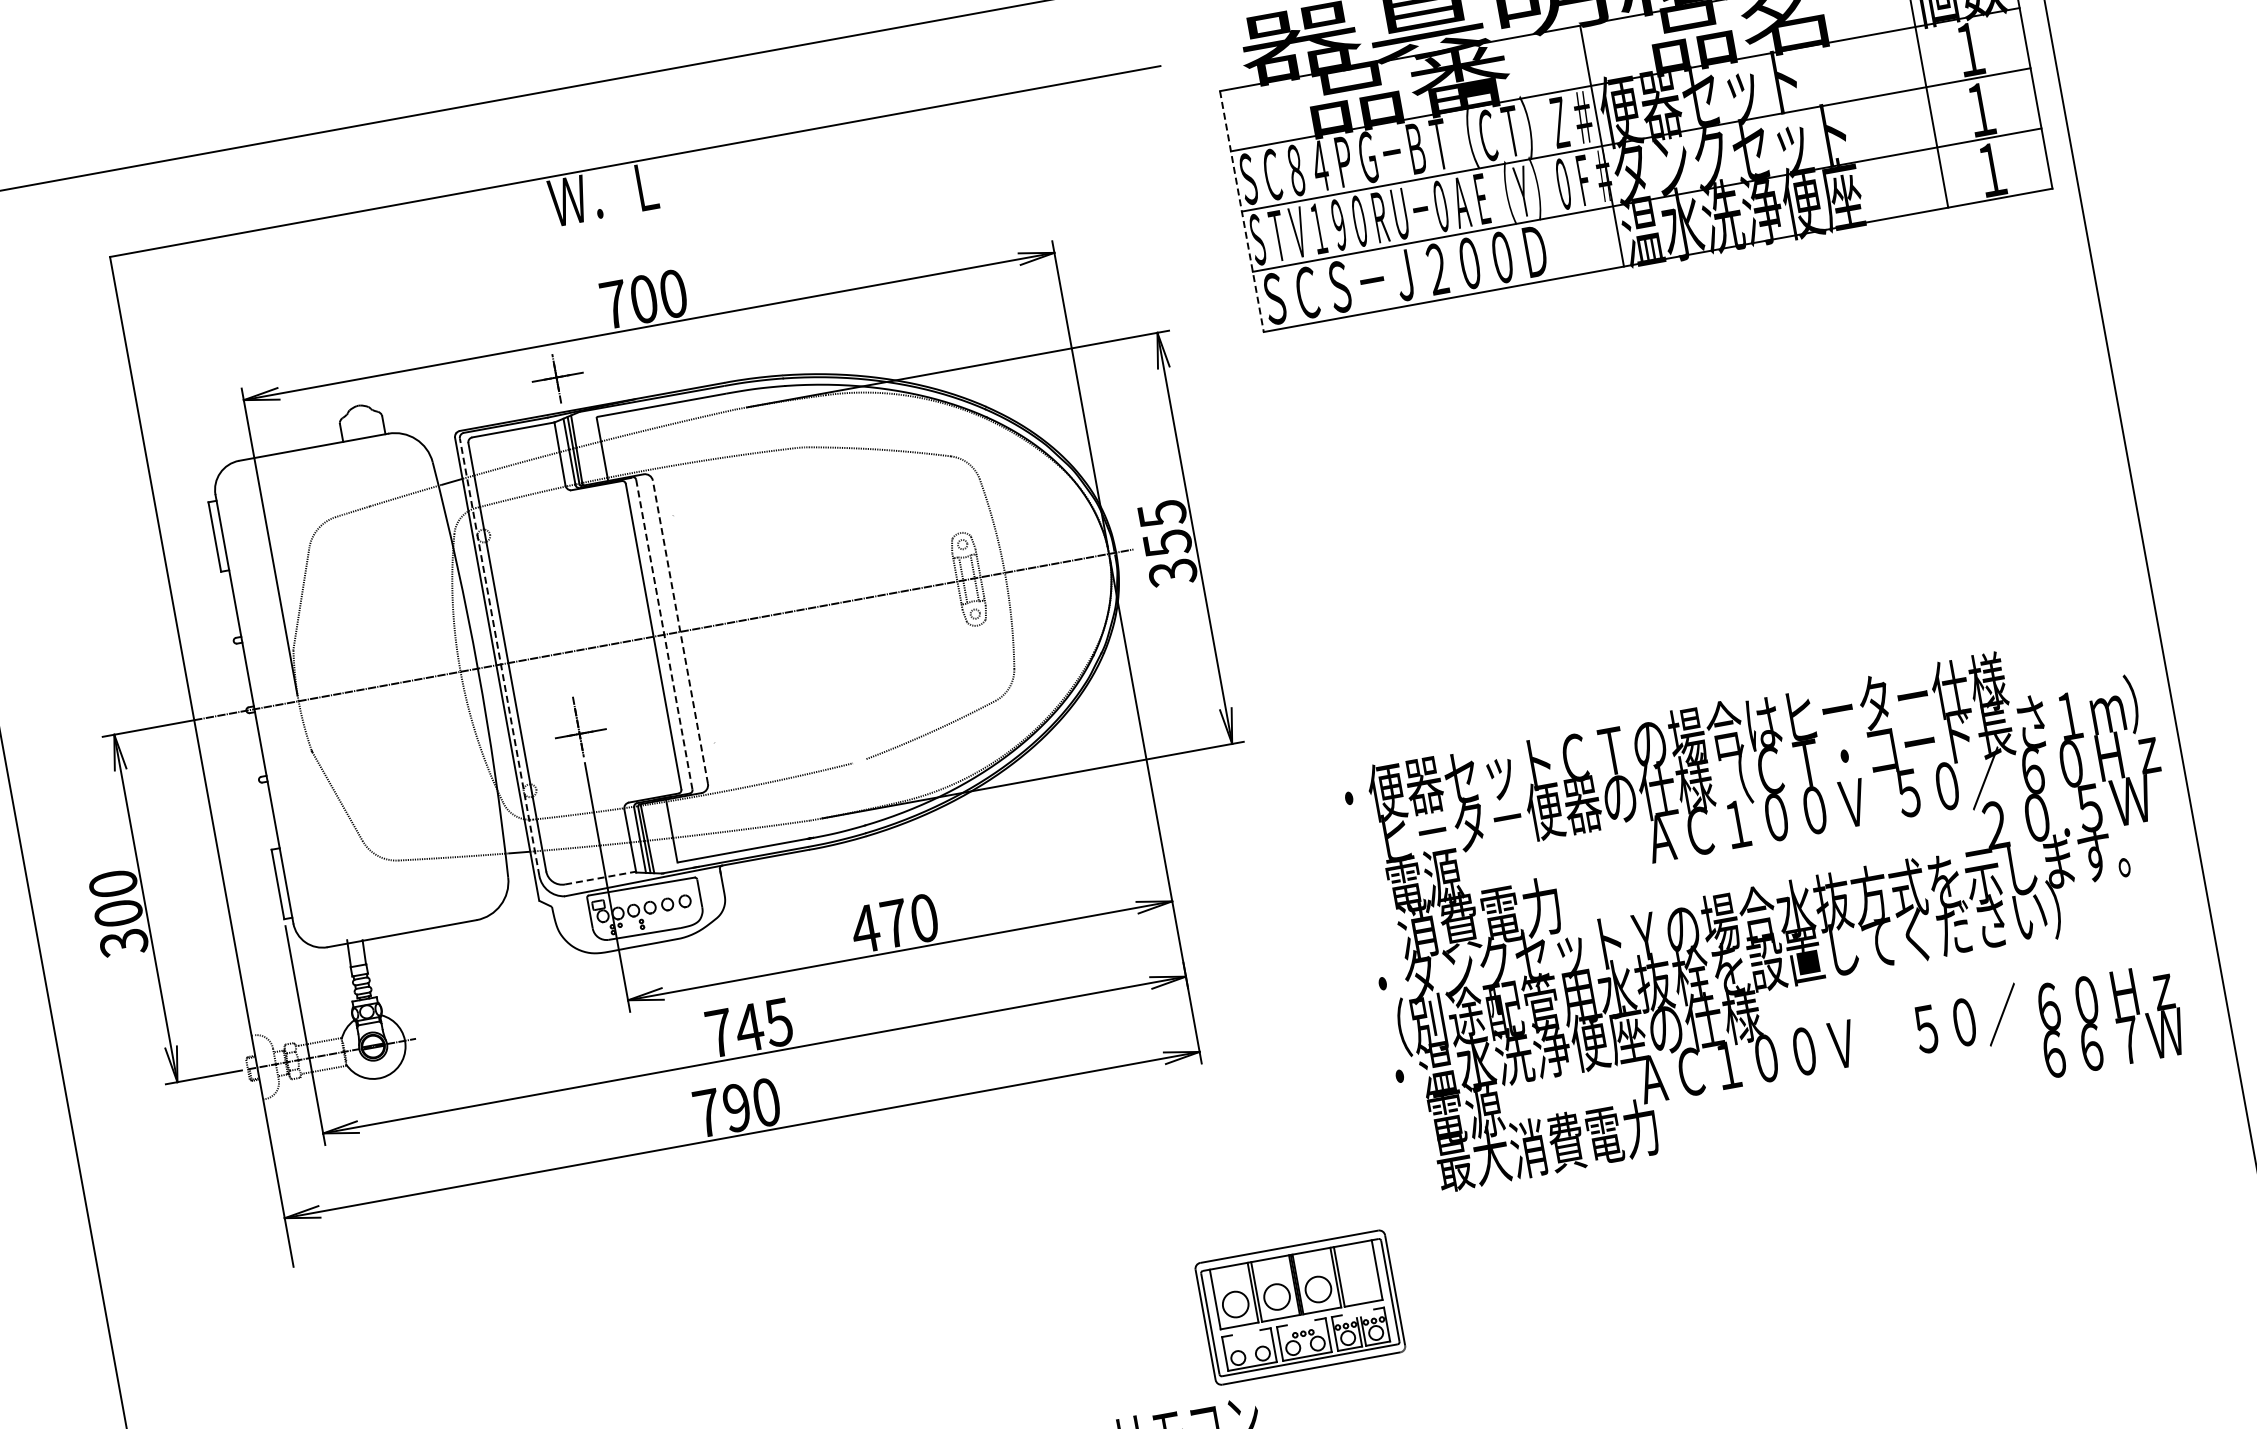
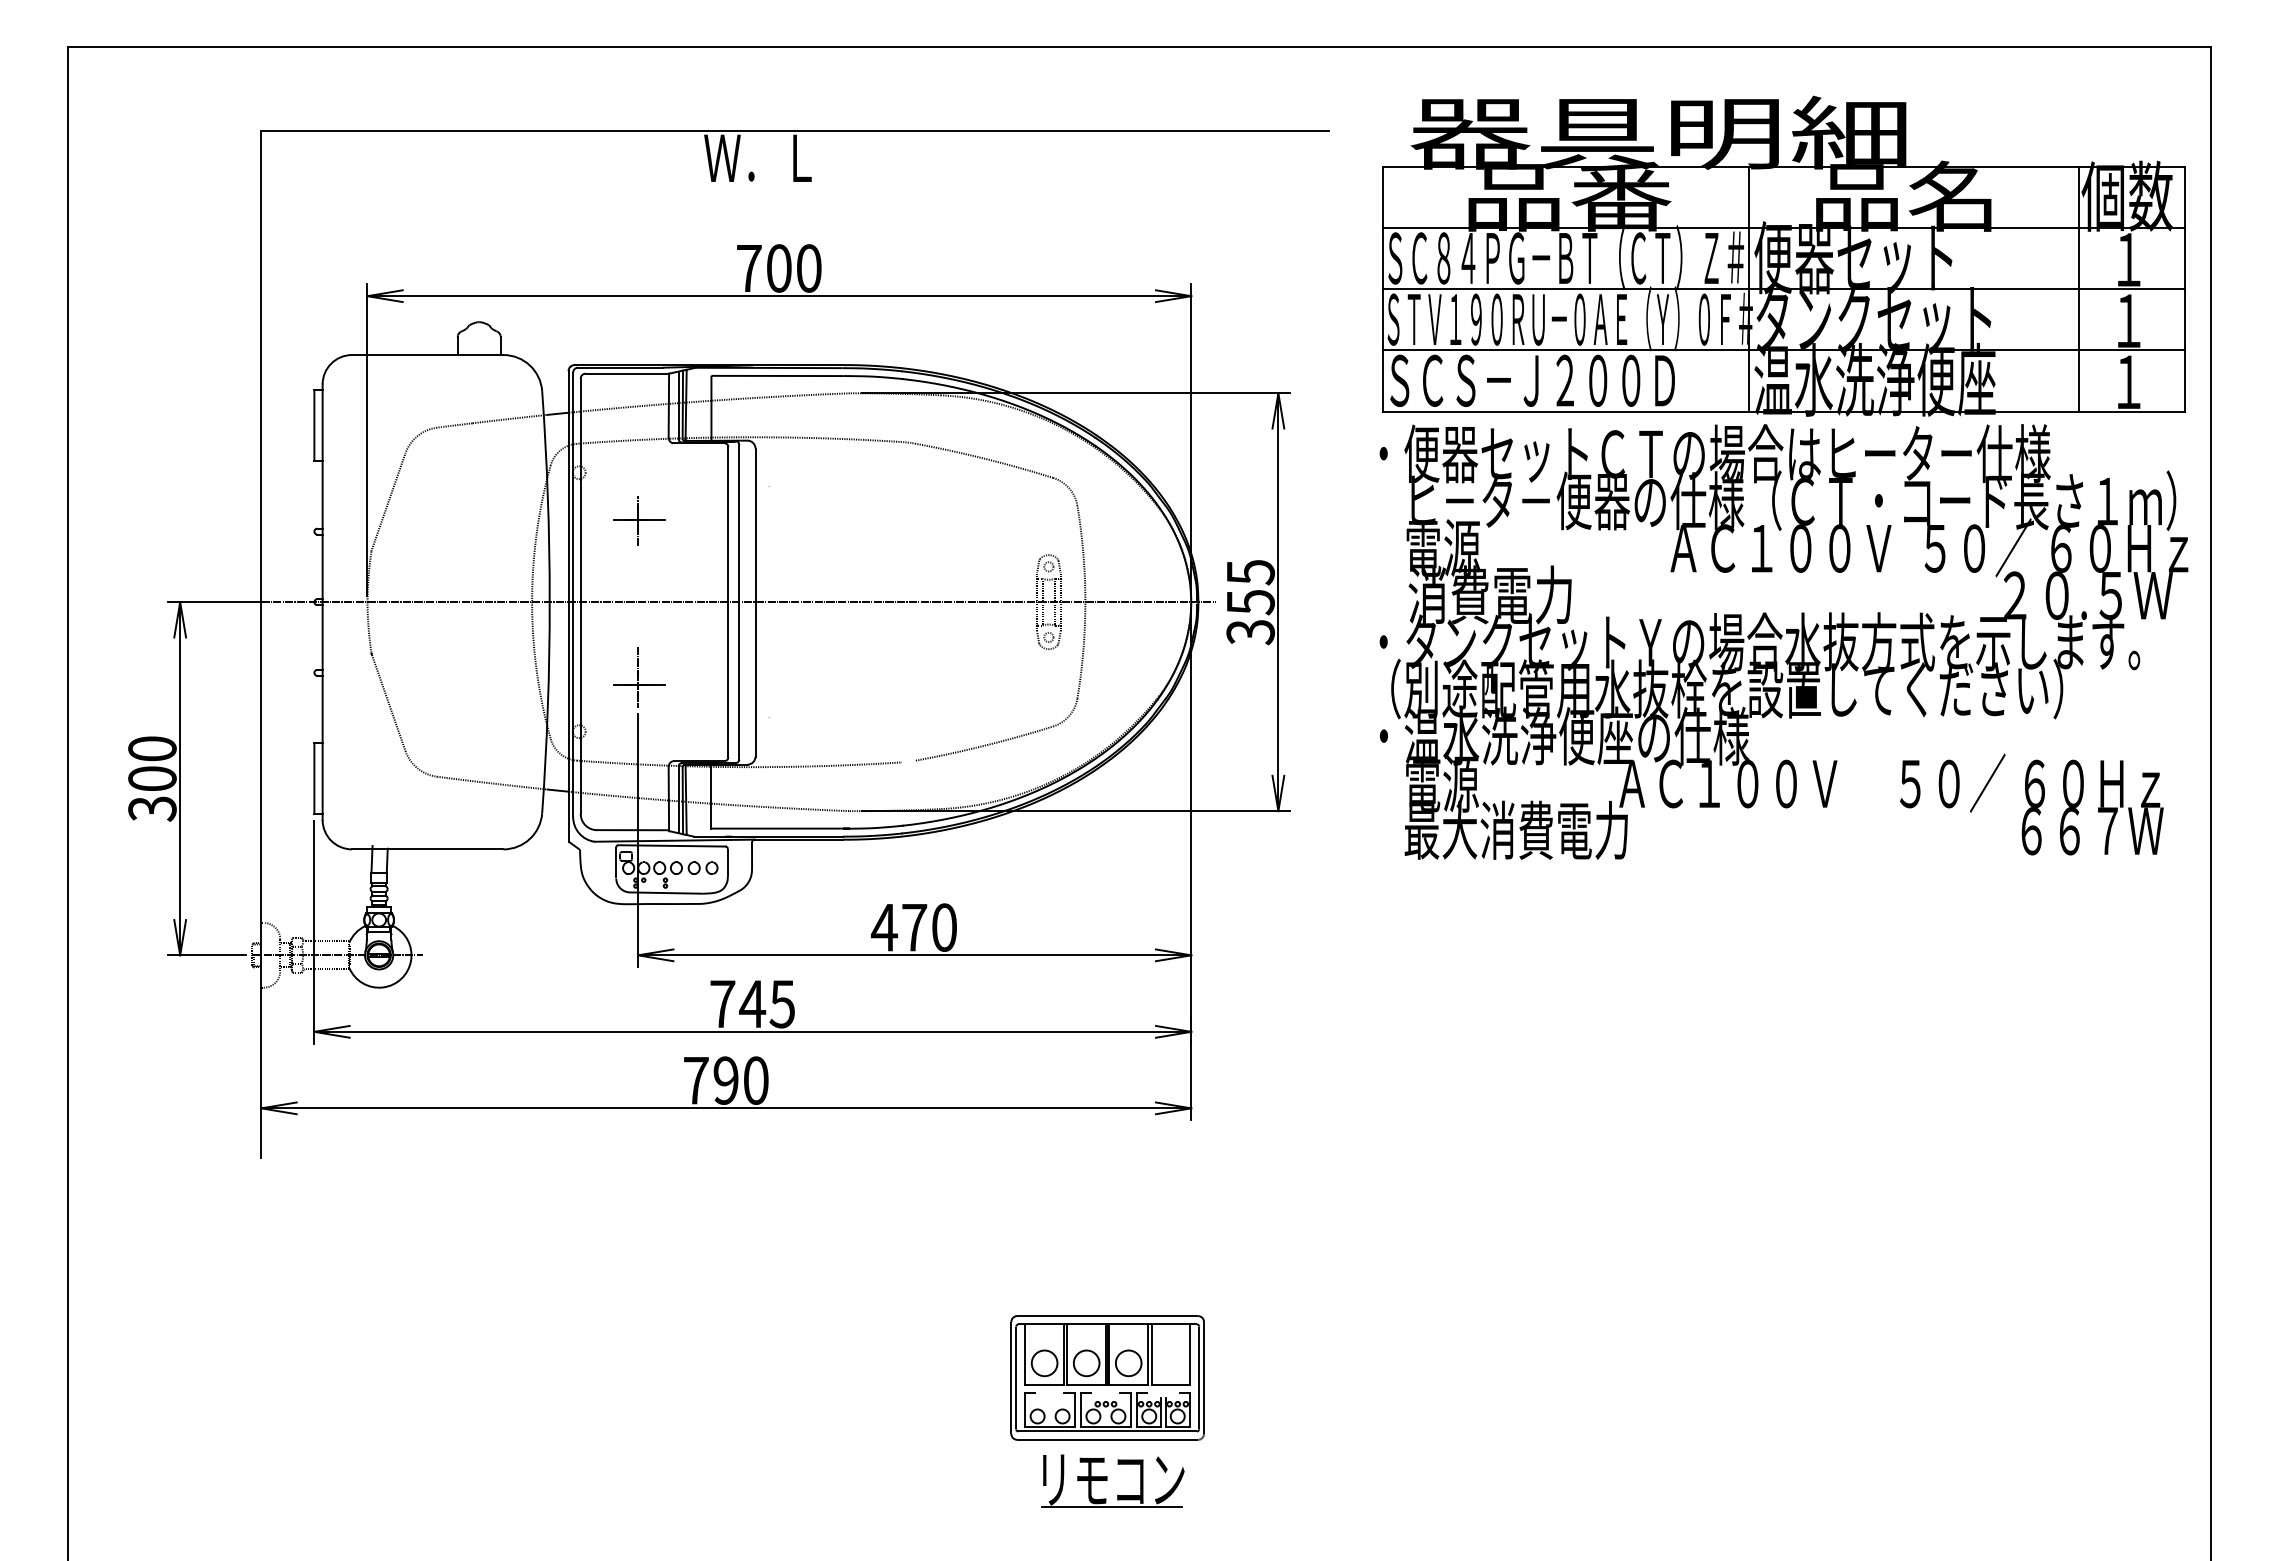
line: (1242, 211) -> (1383, 289), dashed -> solid
part: (557, 377) -> (639, 520), moved
line: (680, 632) -> (755, 602), dashed -> solid
line: (664, 634) -> (739, 601), dashed -> solid
line: (499, 656) -> (573, 594), dashed -> solid
line: (601, 878) -> (633, 830), dashed -> solid
text: (1776, 911) -> (1783, 641), moved
part: (1300, 1307) -> (1107, 1377), moved

